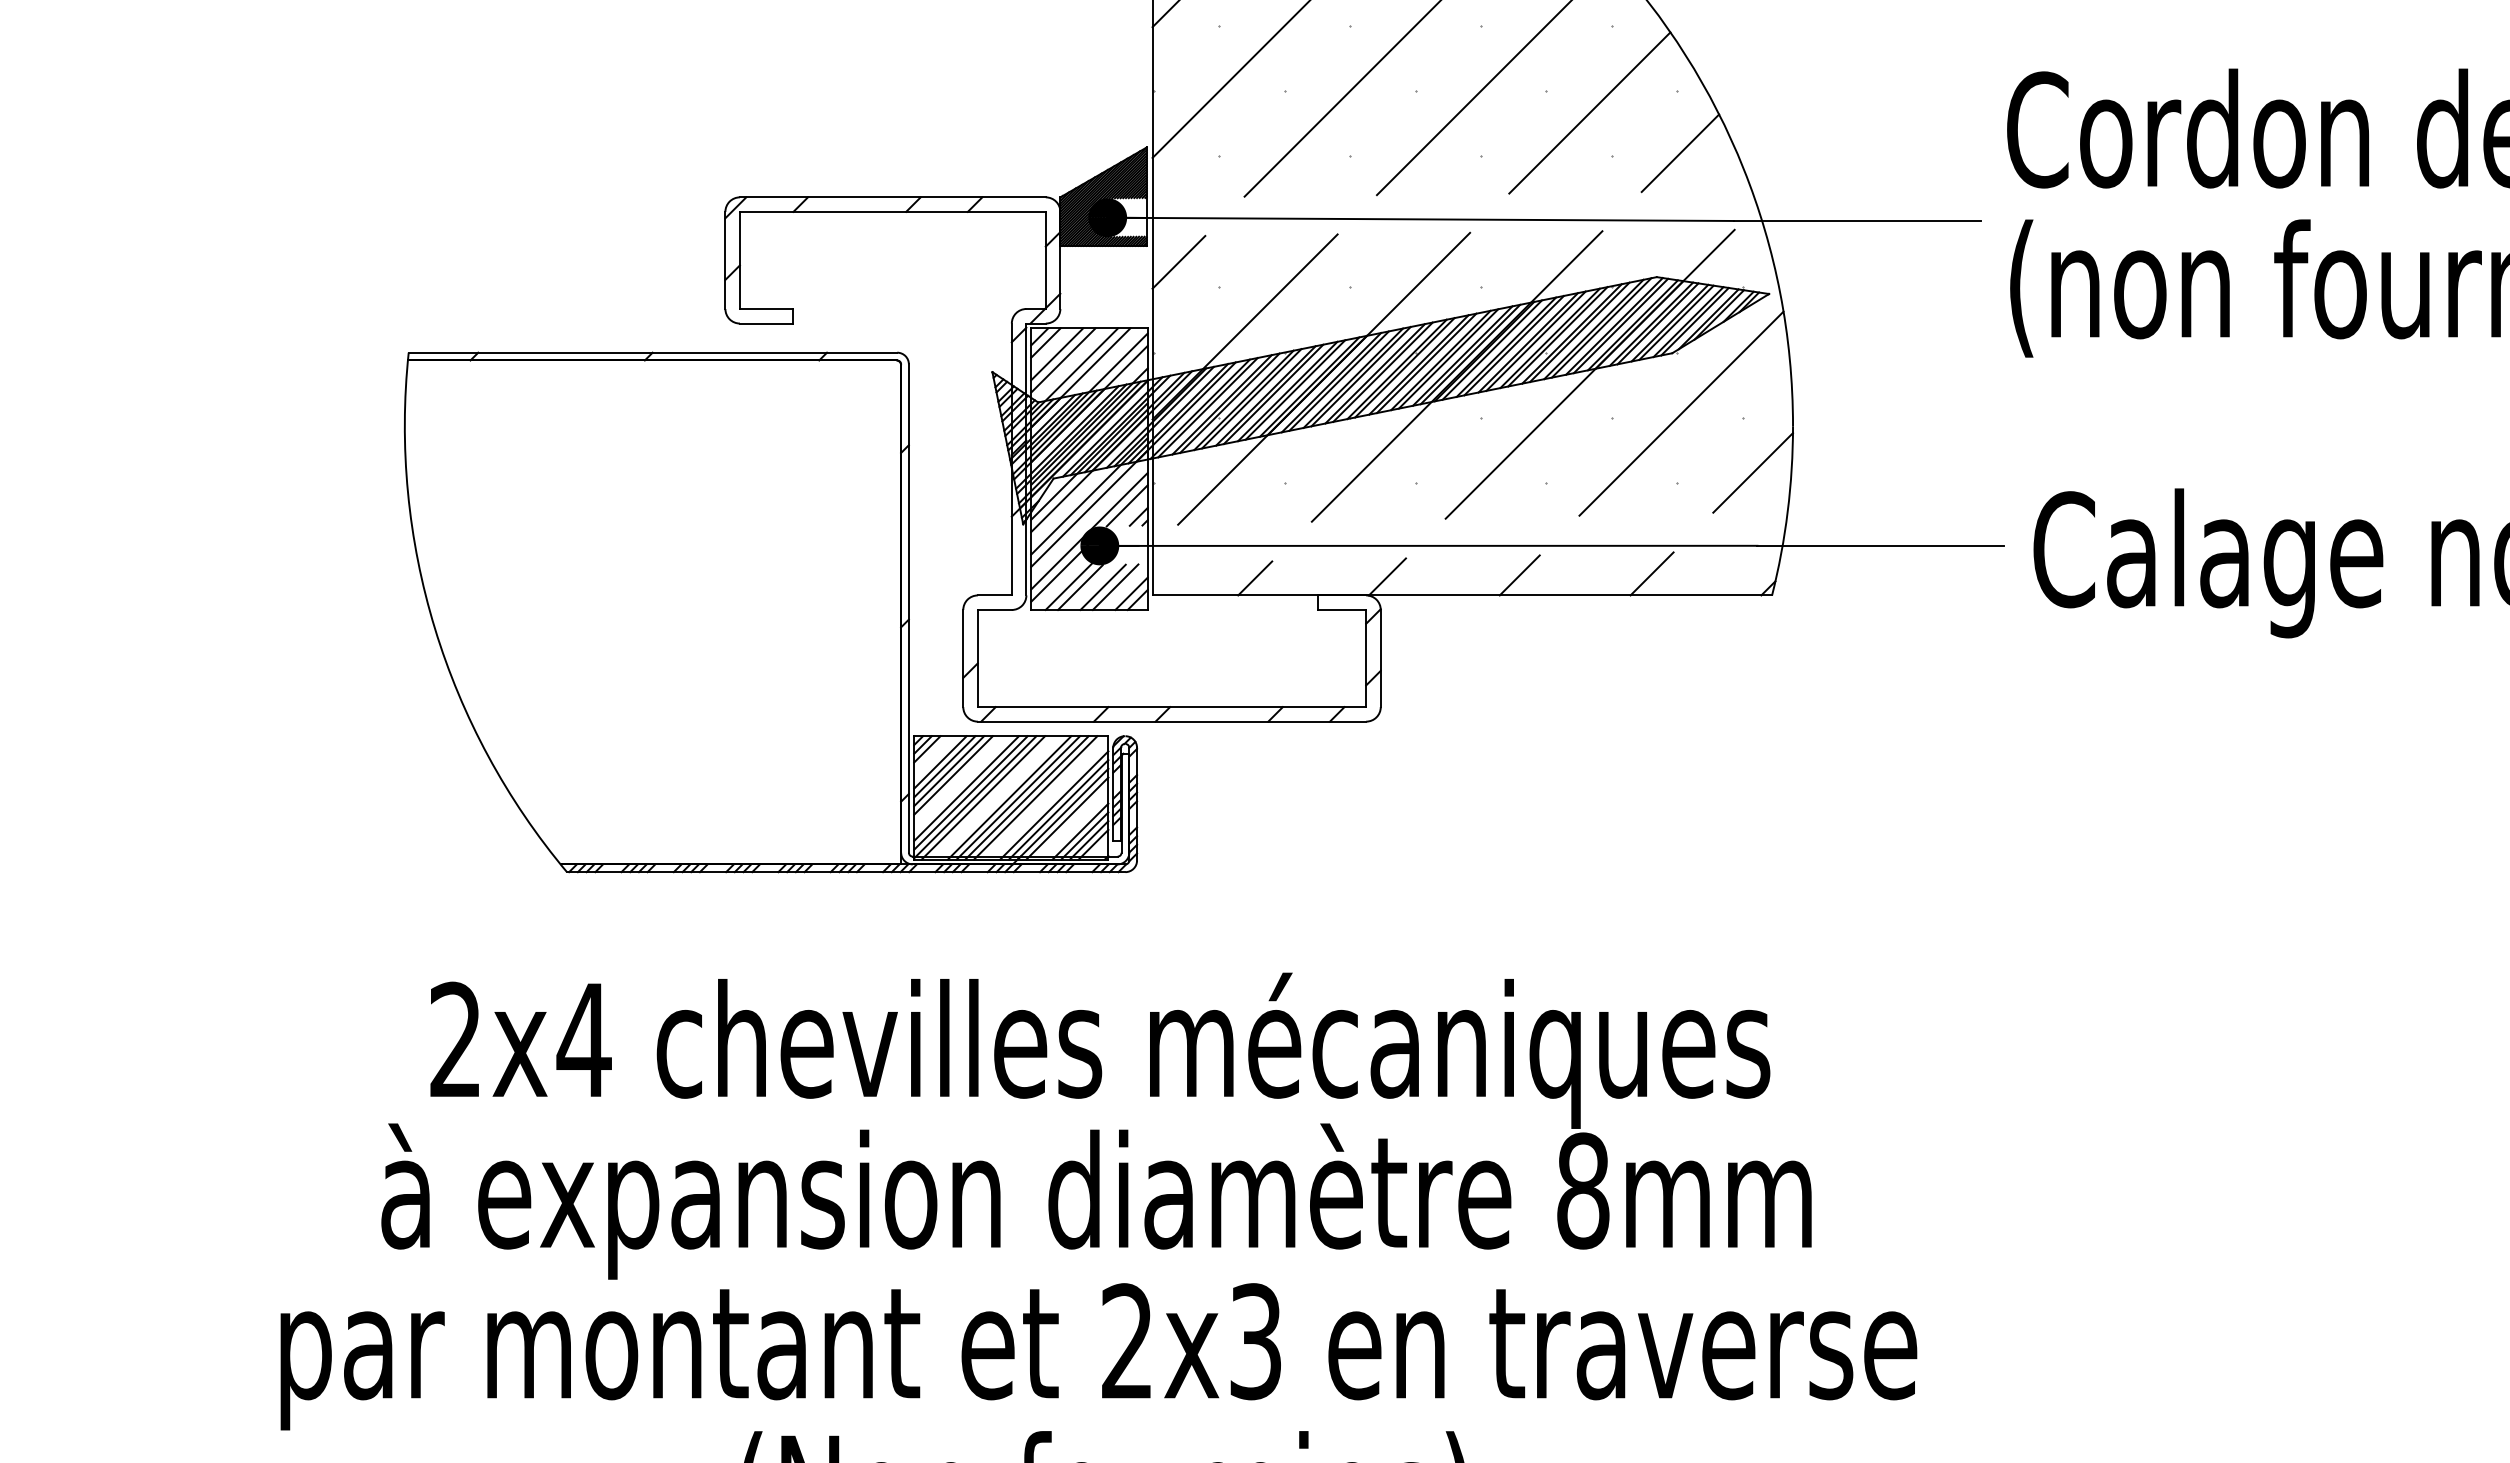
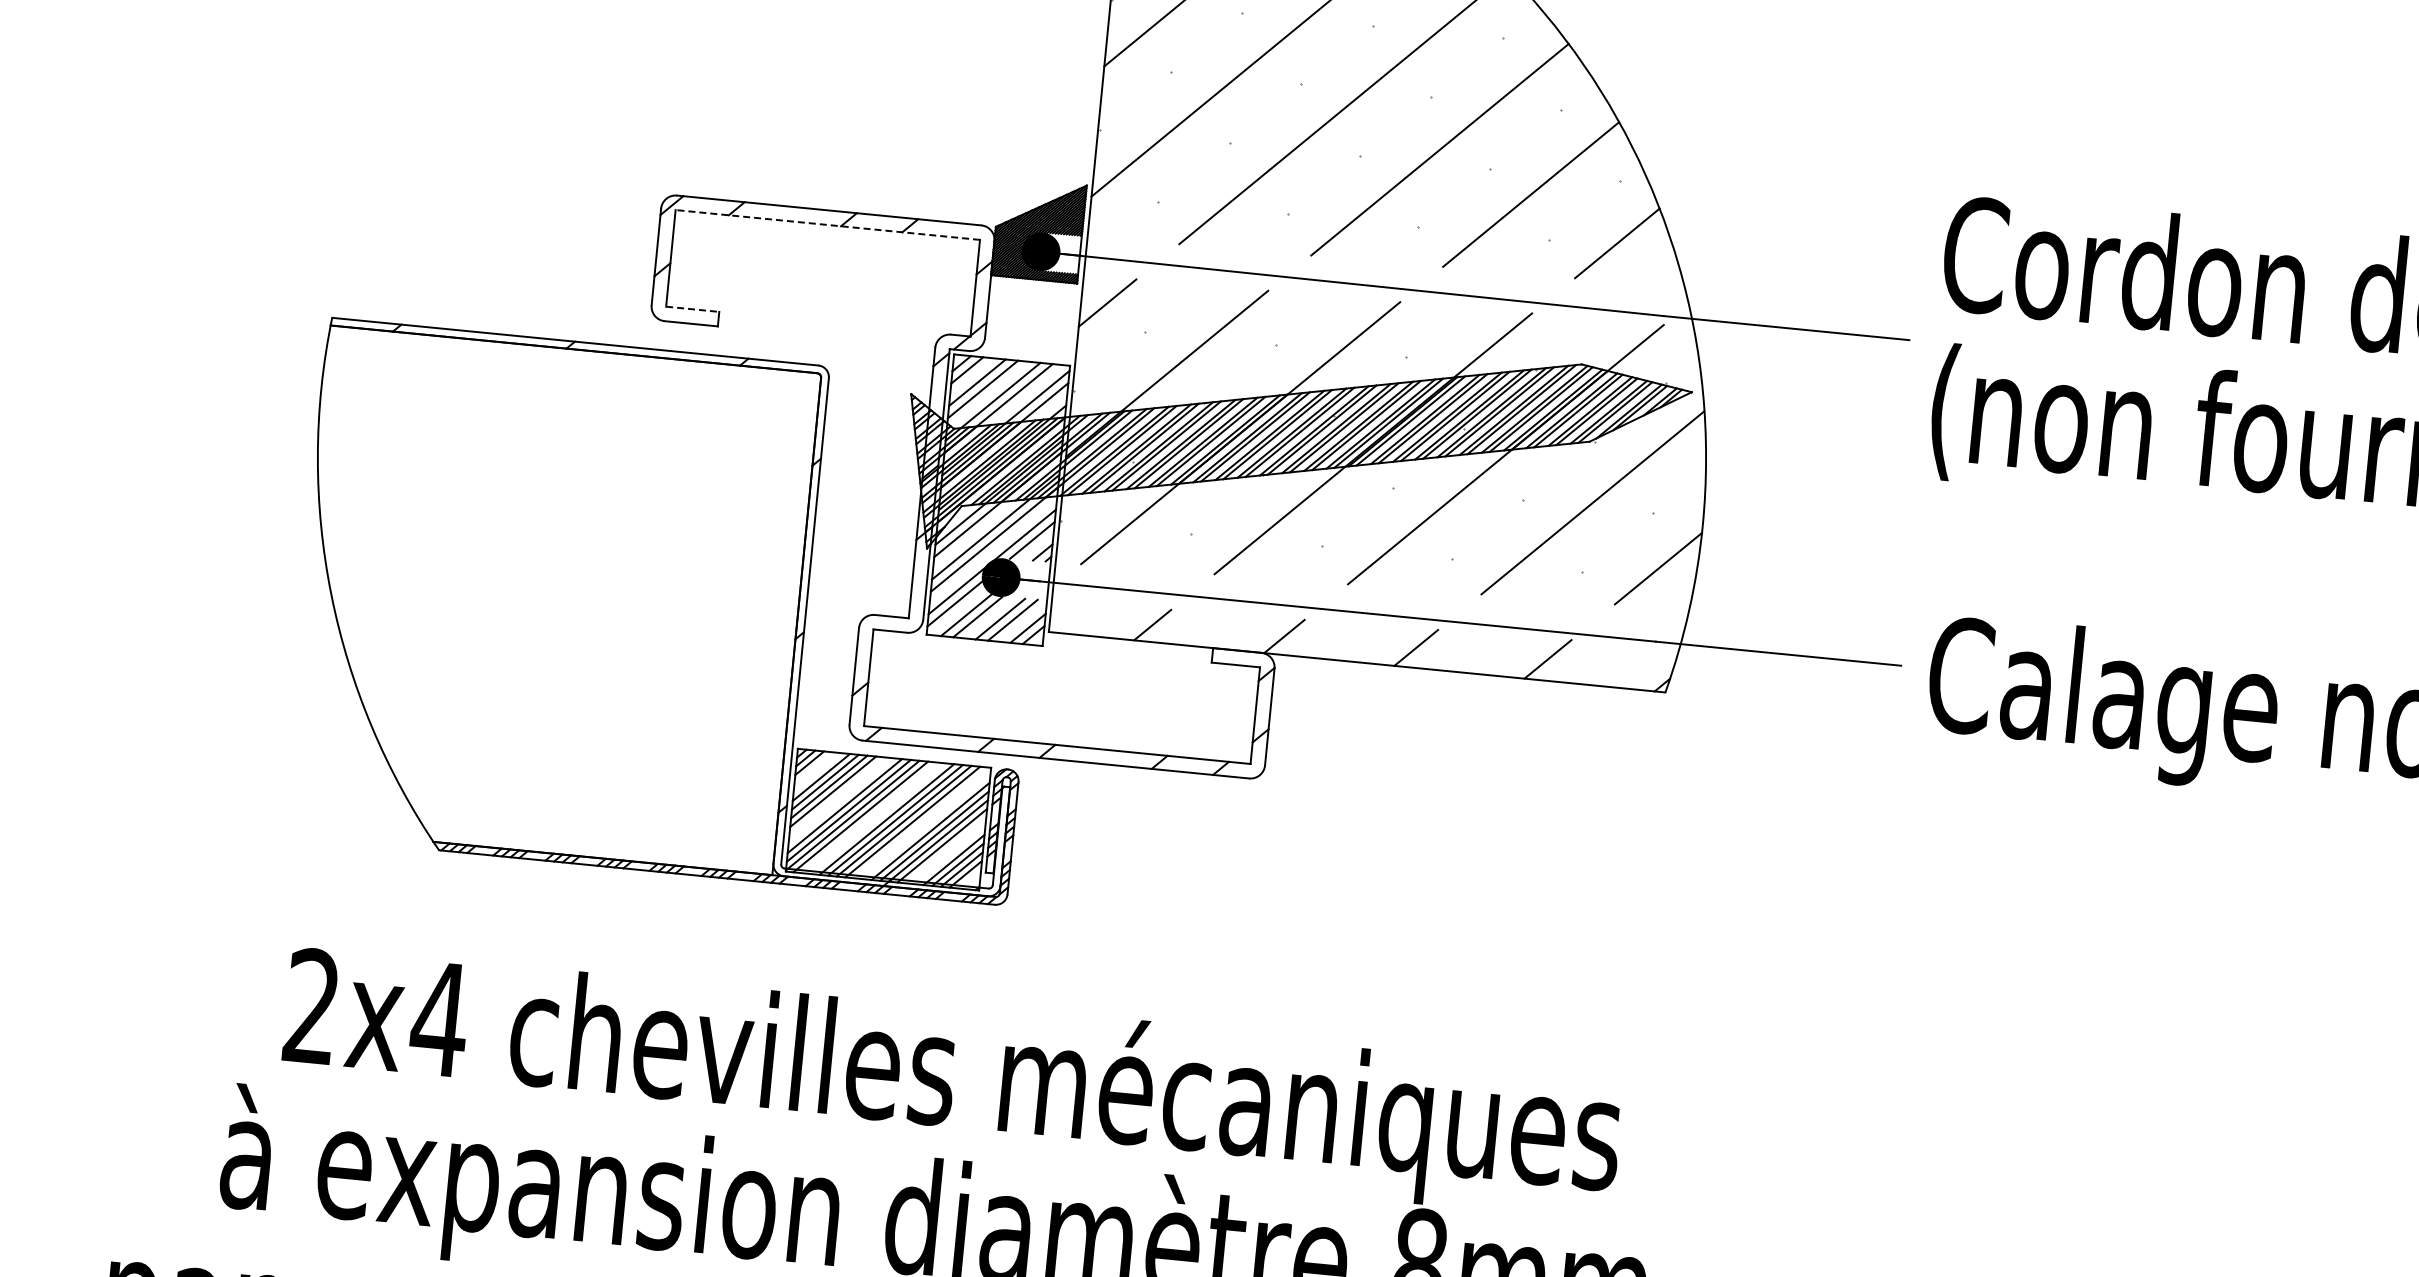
line: (892, 211) -> (827, 224), solid -> dashed
line: (766, 309) -> (692, 309), solid -> dashed

